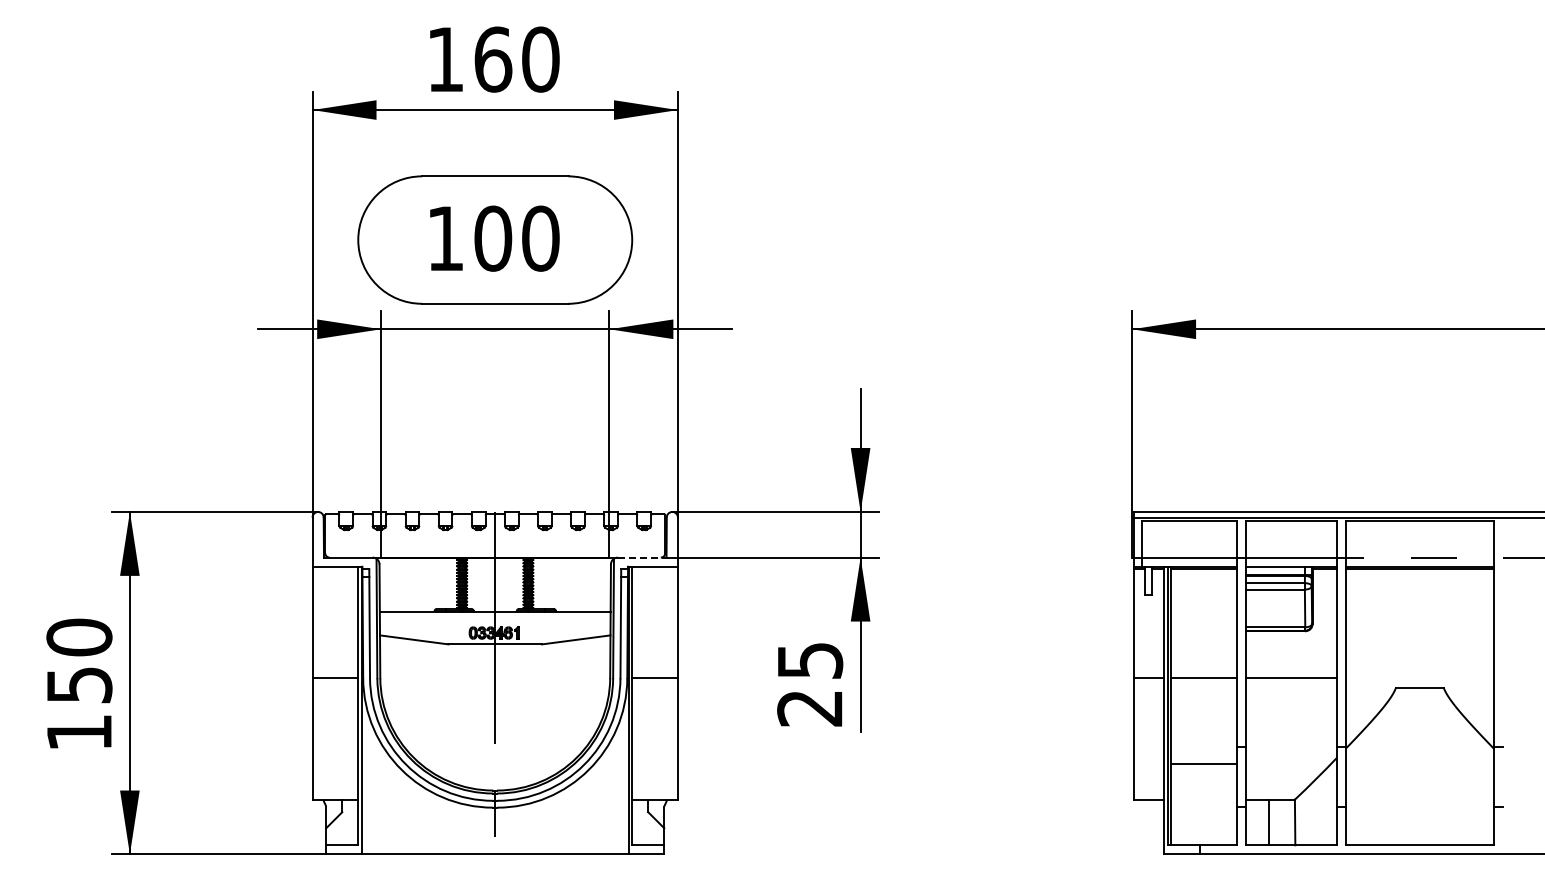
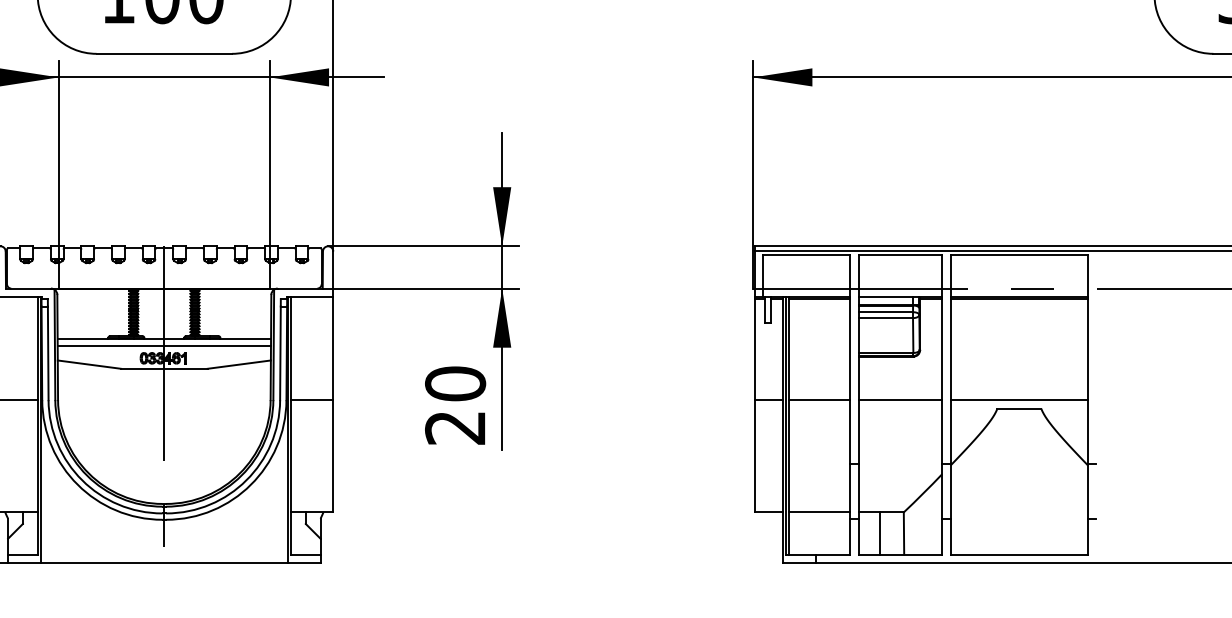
line: (642, 557) -> (300, 288), dashed -> solid
line: (494, 619) -> (163, 345), added
text: (810, 660) -> (455, 383), 25 -> 20
line: (1419, 678) -> (1019, 400), added
line: (1203, 763) -> (819, 512), moved

